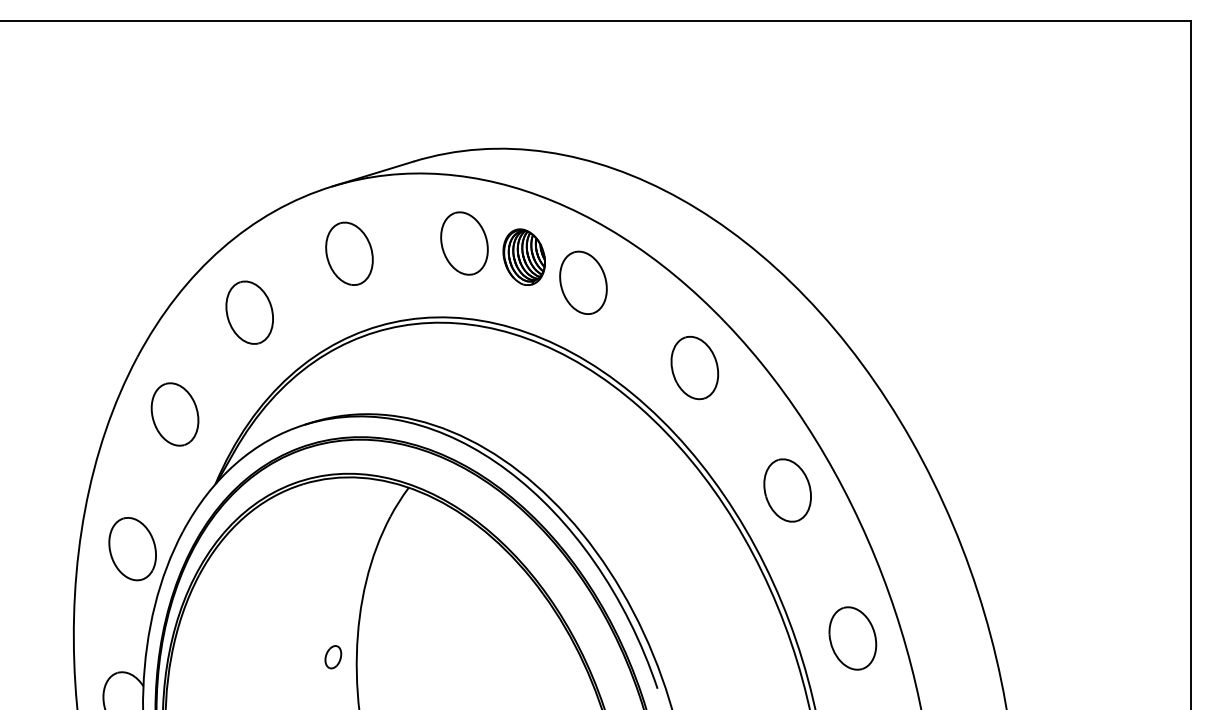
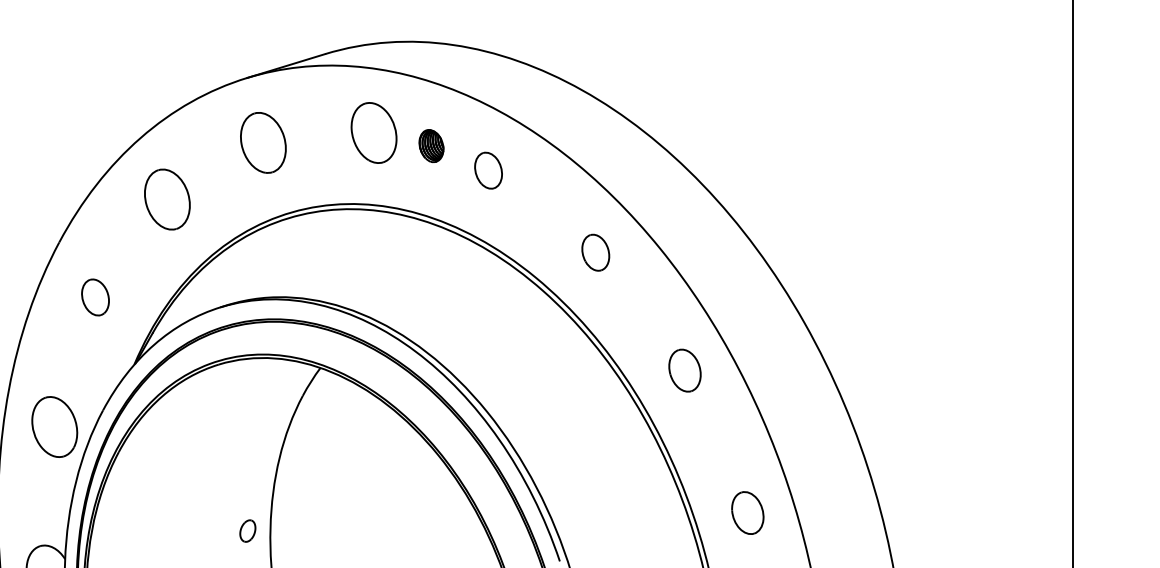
part: (523, 256) -> (430, 145), size x0.6
part: (583, 282) -> (488, 170), size x0.6
part: (694, 367) -> (595, 252), size x0.6
part: (174, 414) -> (95, 297), size x0.6
part: (787, 490) -> (684, 370), size x0.7
part: (852, 638) -> (747, 513), size x0.7

